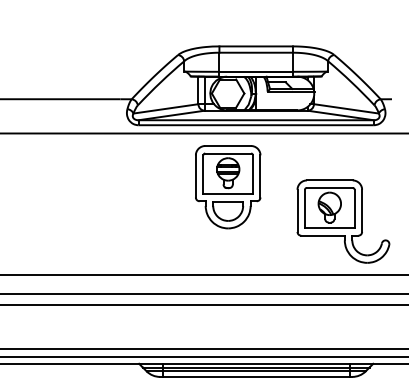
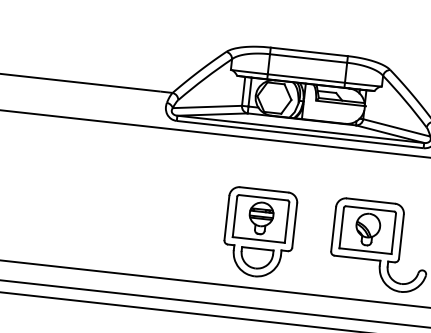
part: (228, 187) -> (259, 233), moved

